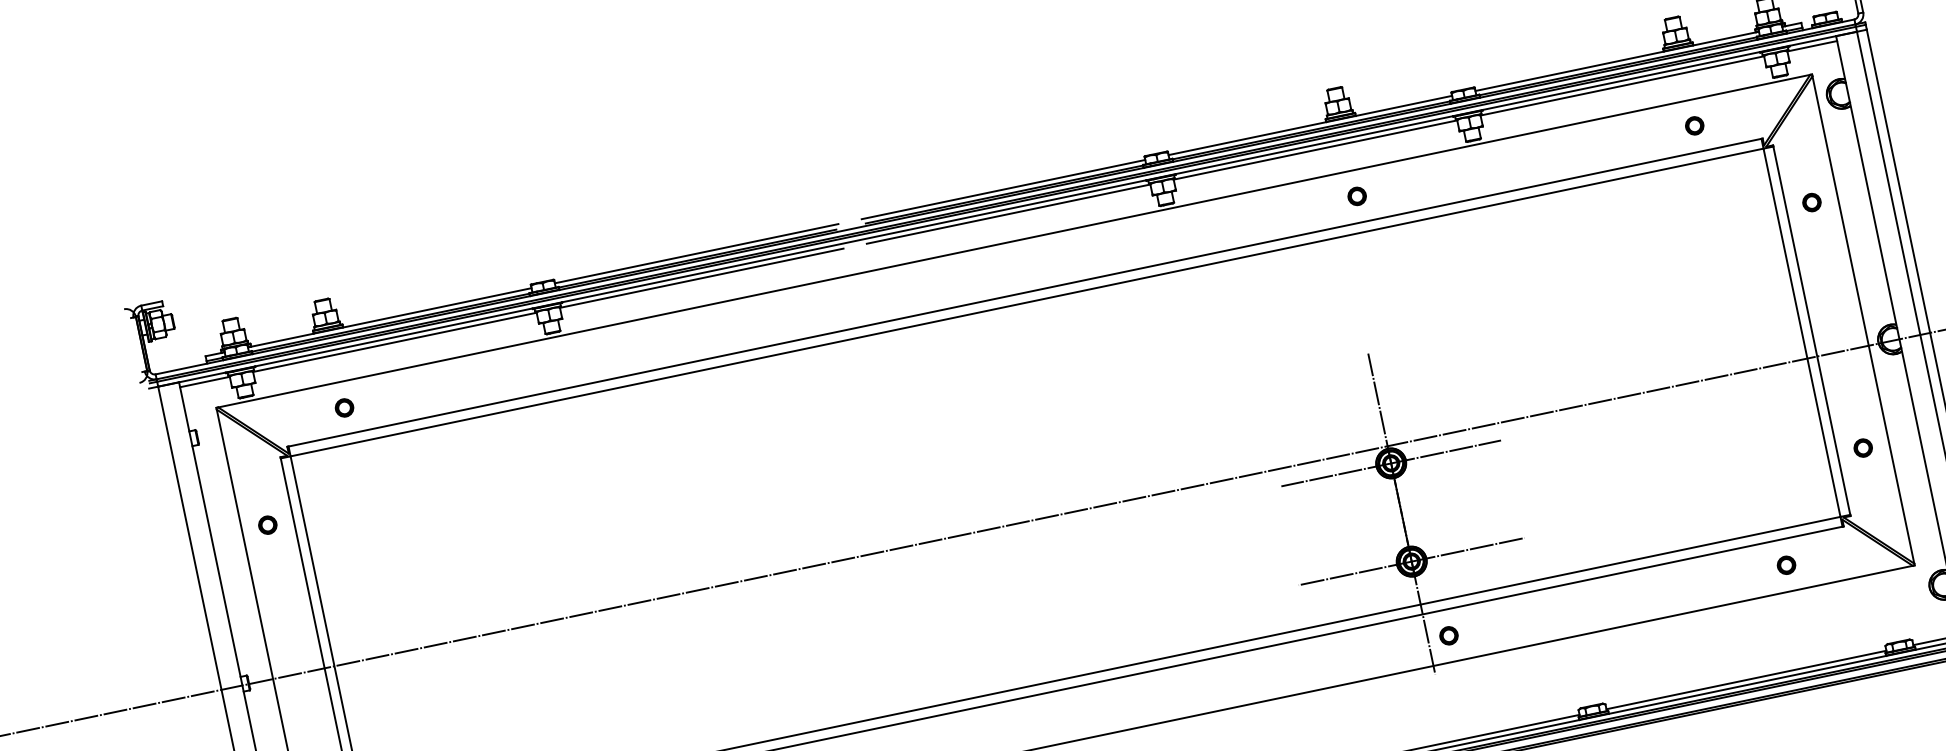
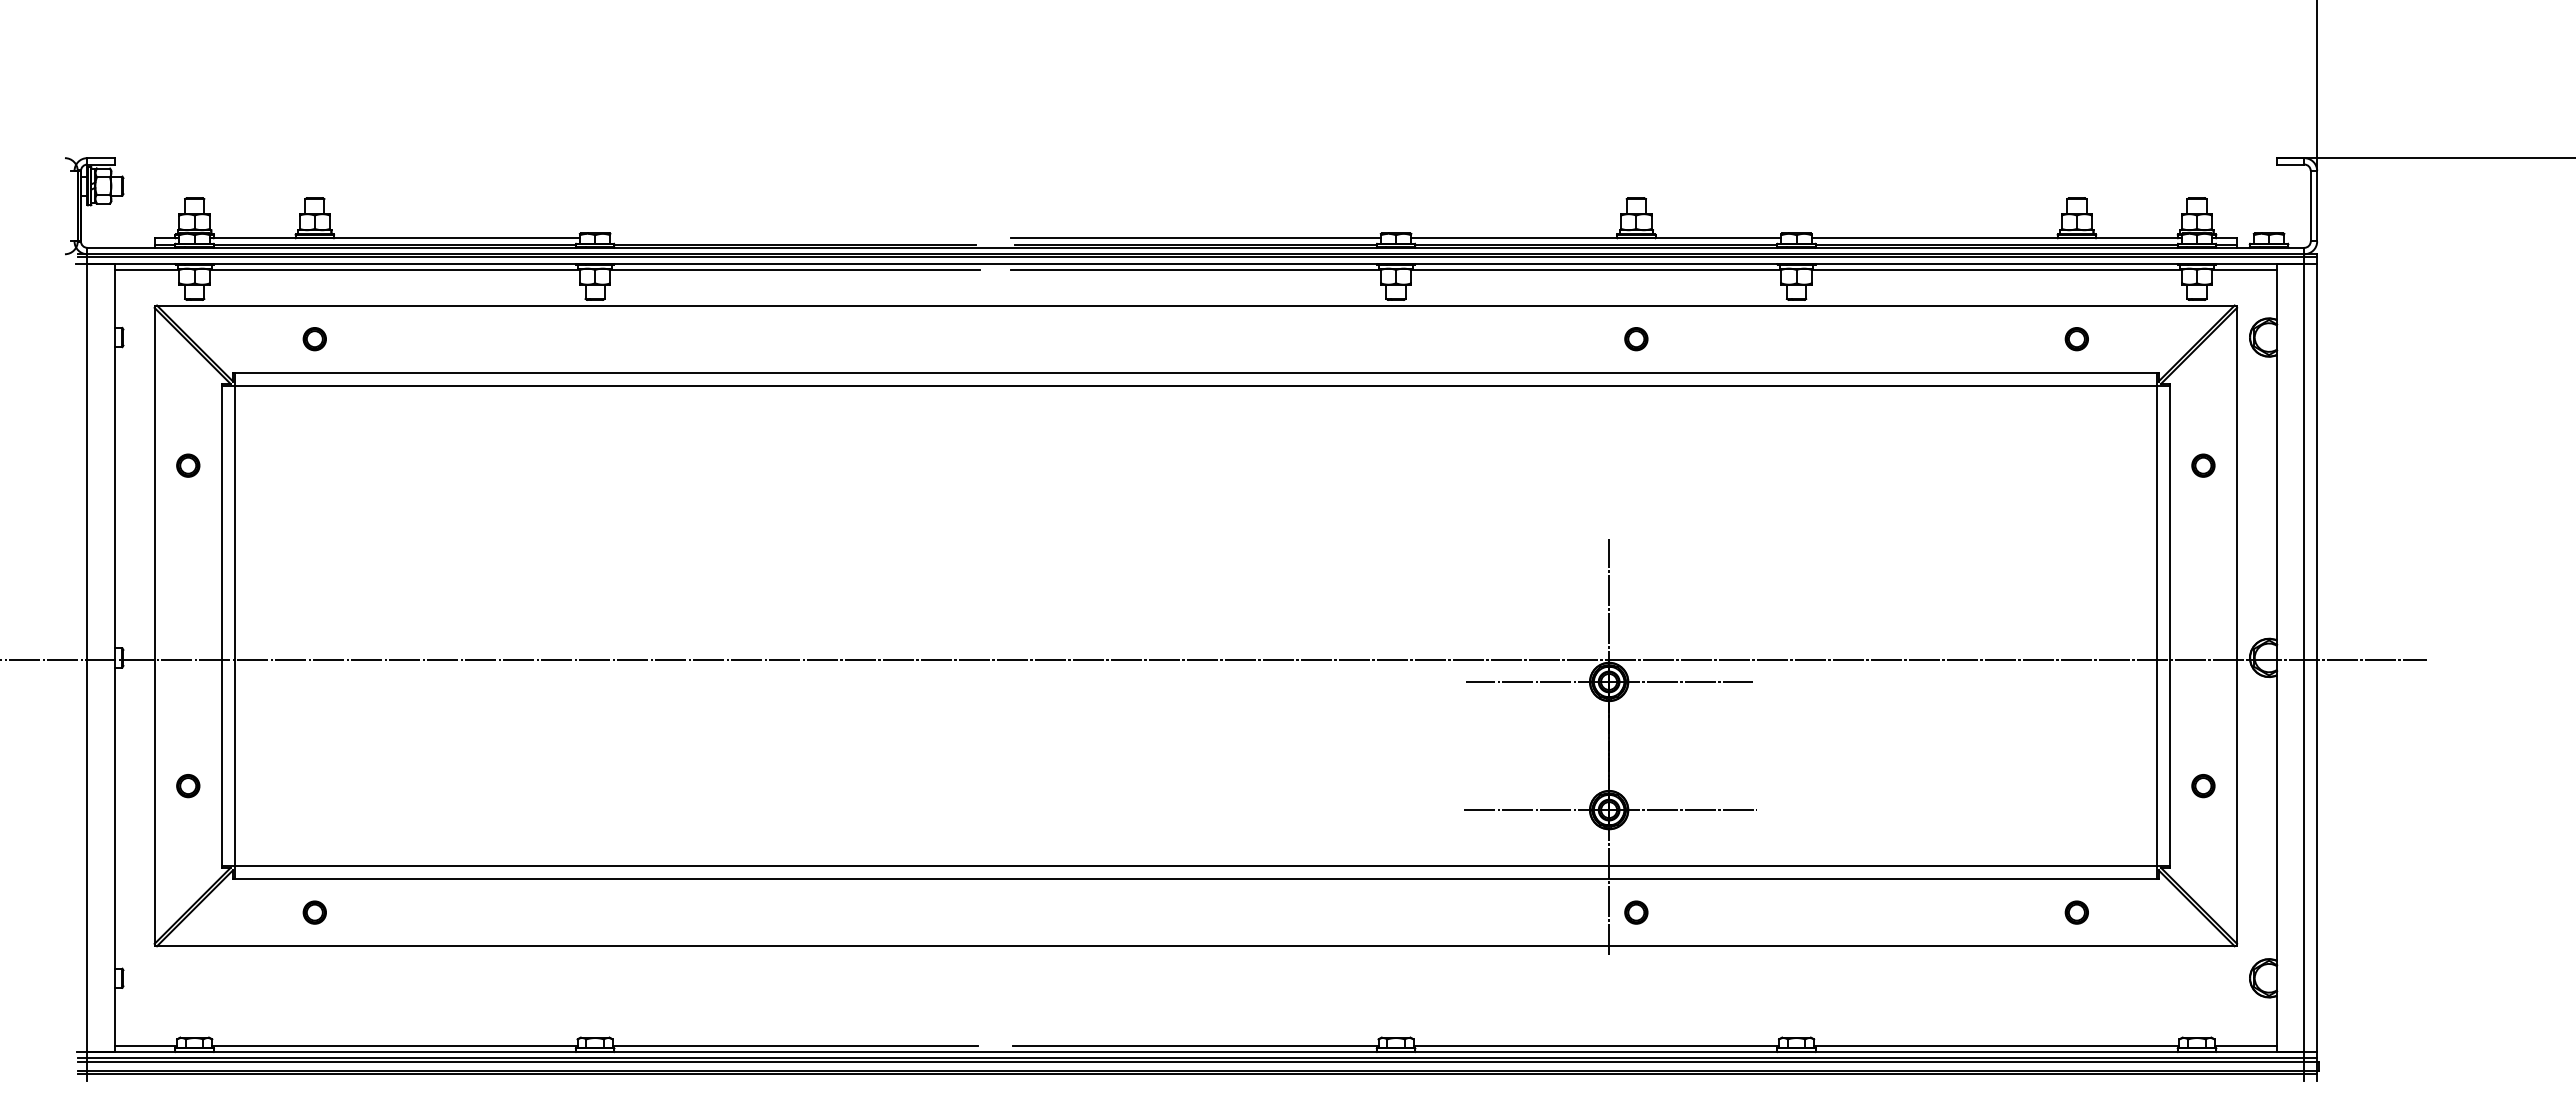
line: (696, 253) -> (795, 238), removed

